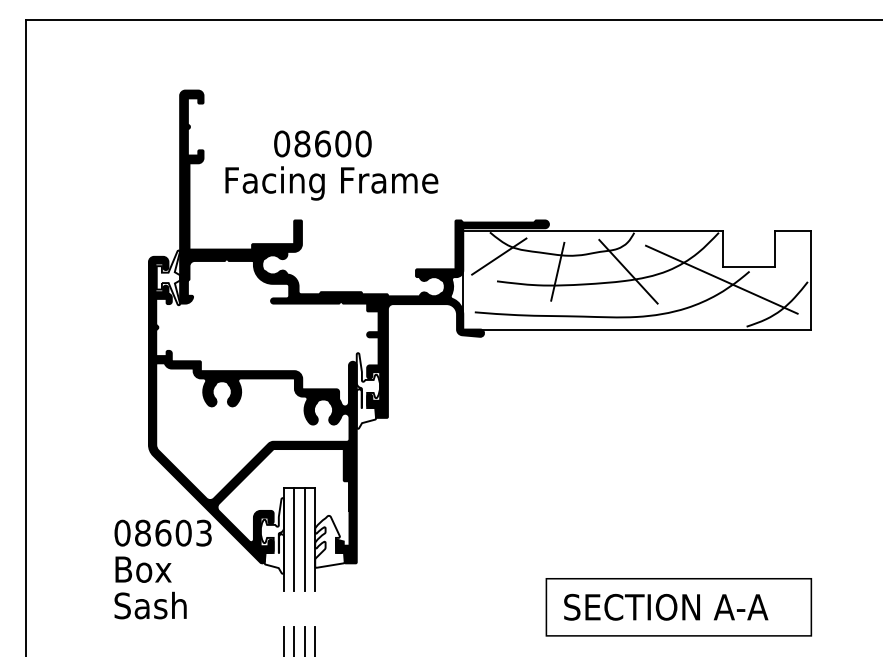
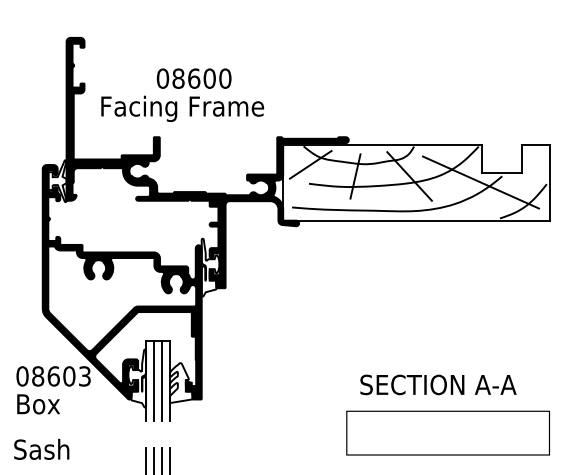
text: (322, 143) -> (193, 78), moved
text: (150, 605) -> (41, 449), moved
text: (666, 606) -> (438, 384), moved

